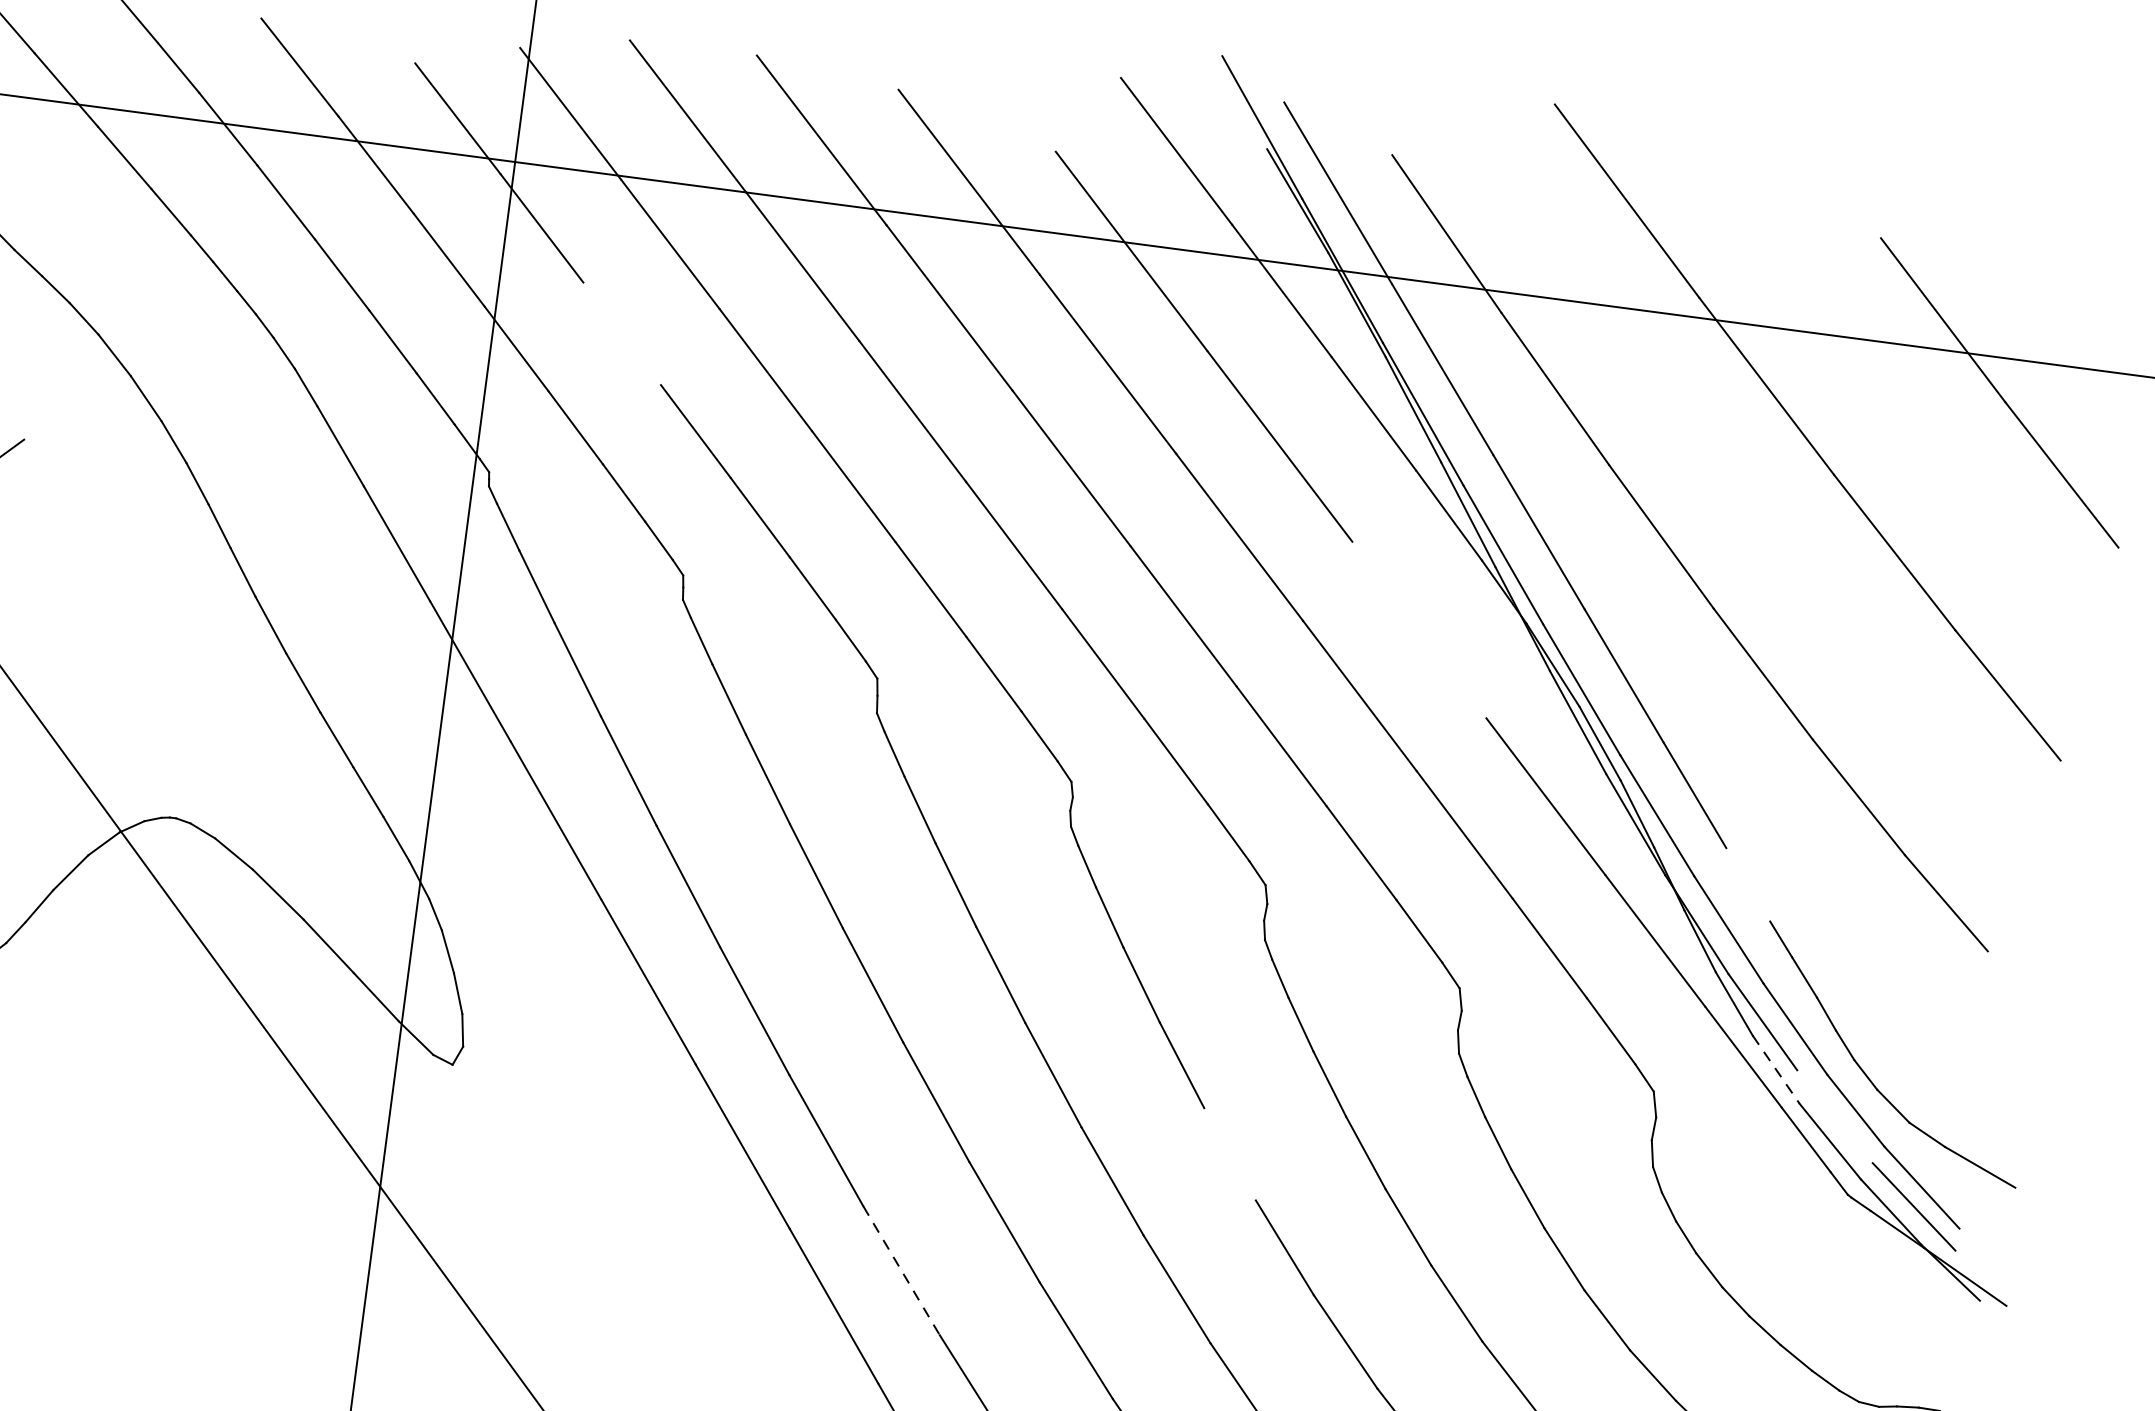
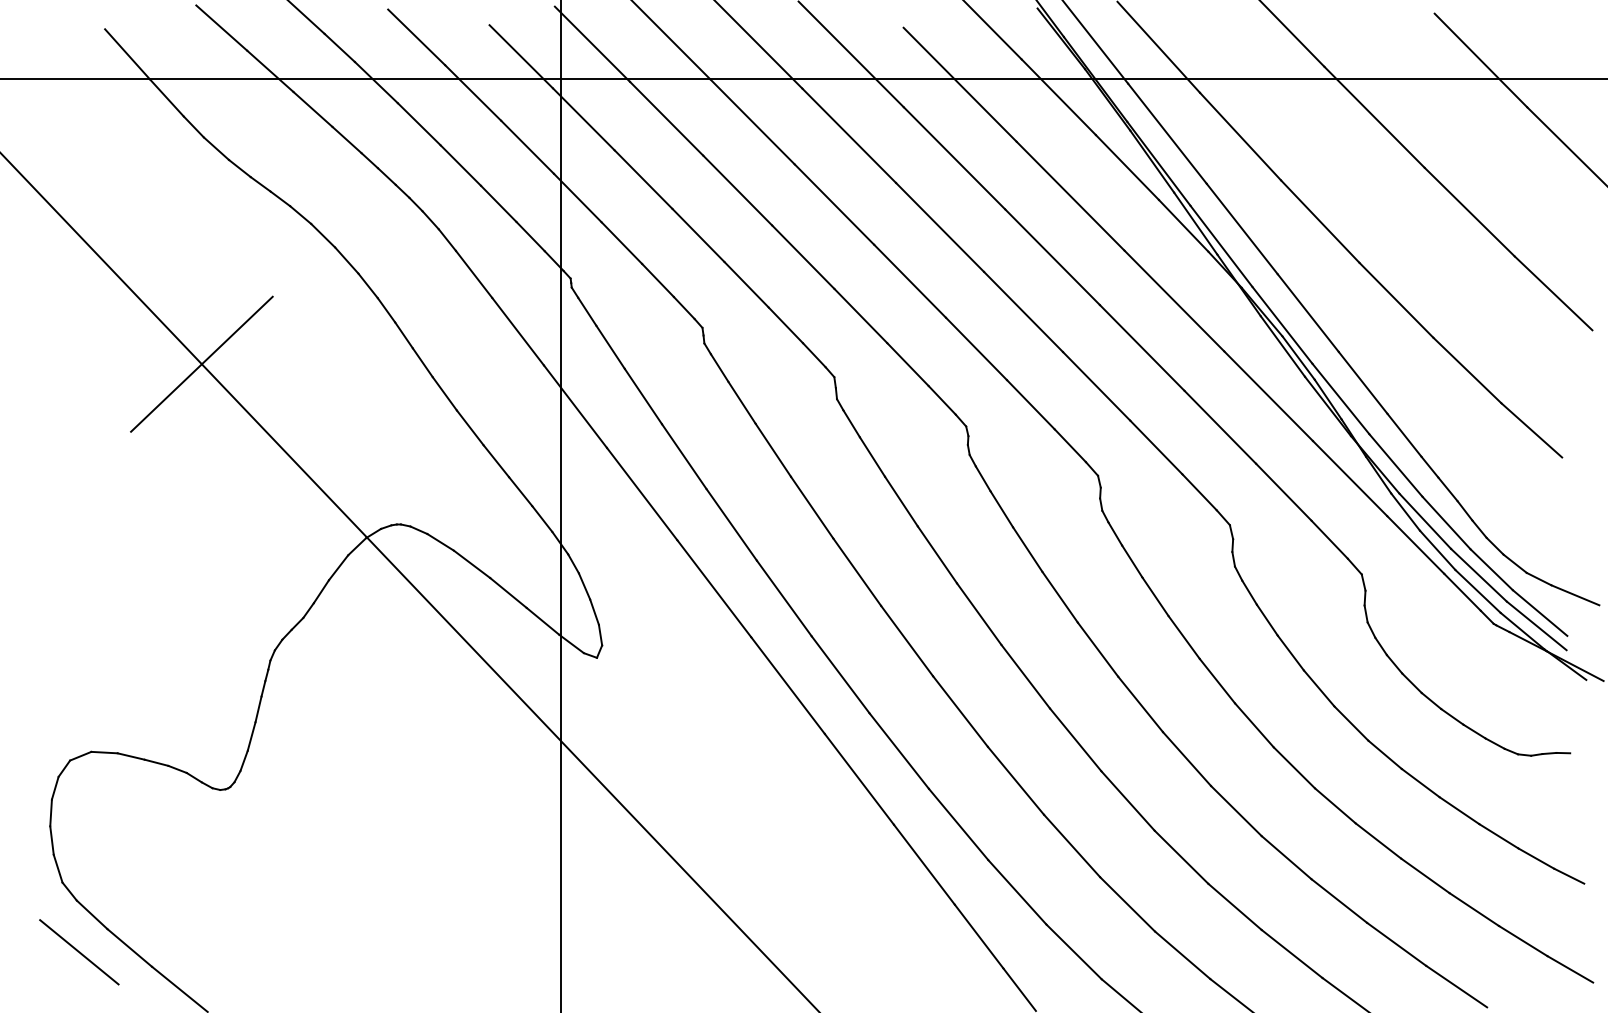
line: (622, 333) -> (643, 179), added
line: (1419, 629) -> (1174, 300), added
line: (1748, 883) -> (1404, 434), added
line: (1777, 1070) -> (1438, 550), dashed -> solid
line: (1834, 1115) -> (1478, 574), added
line: (1229, 1153) -> (1097, 649), added
line: (901, 1271) -> (899, 751), dashed -> solid

